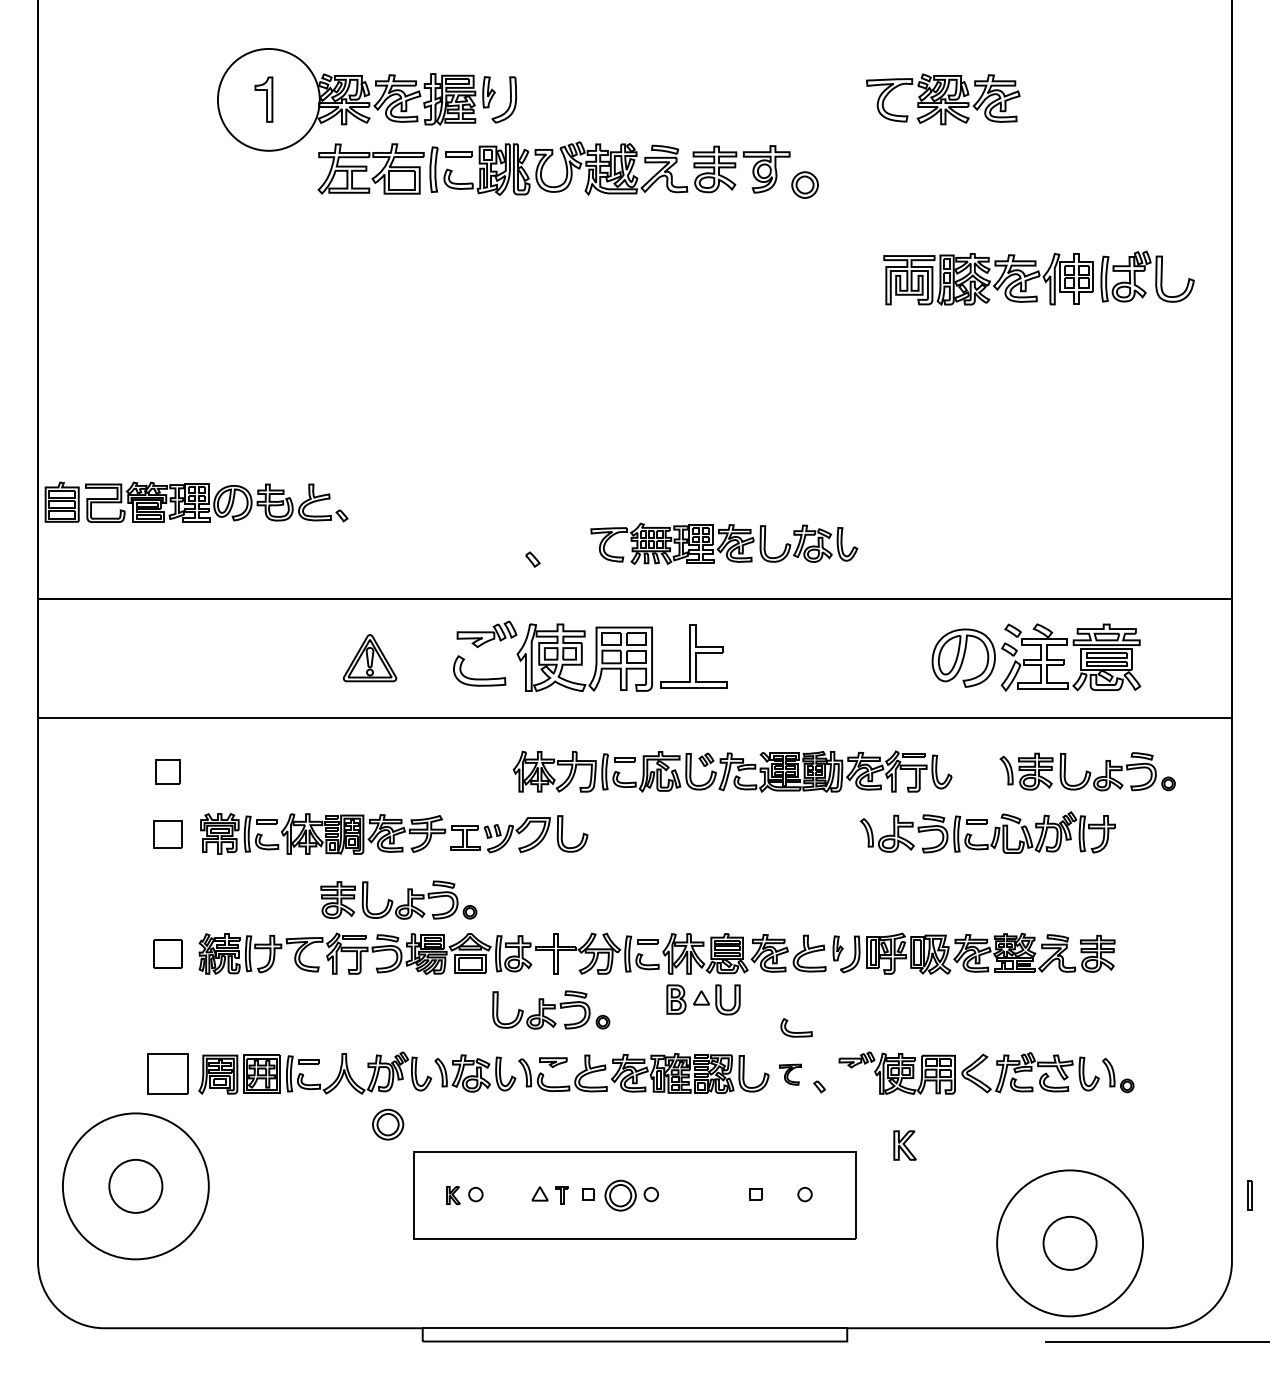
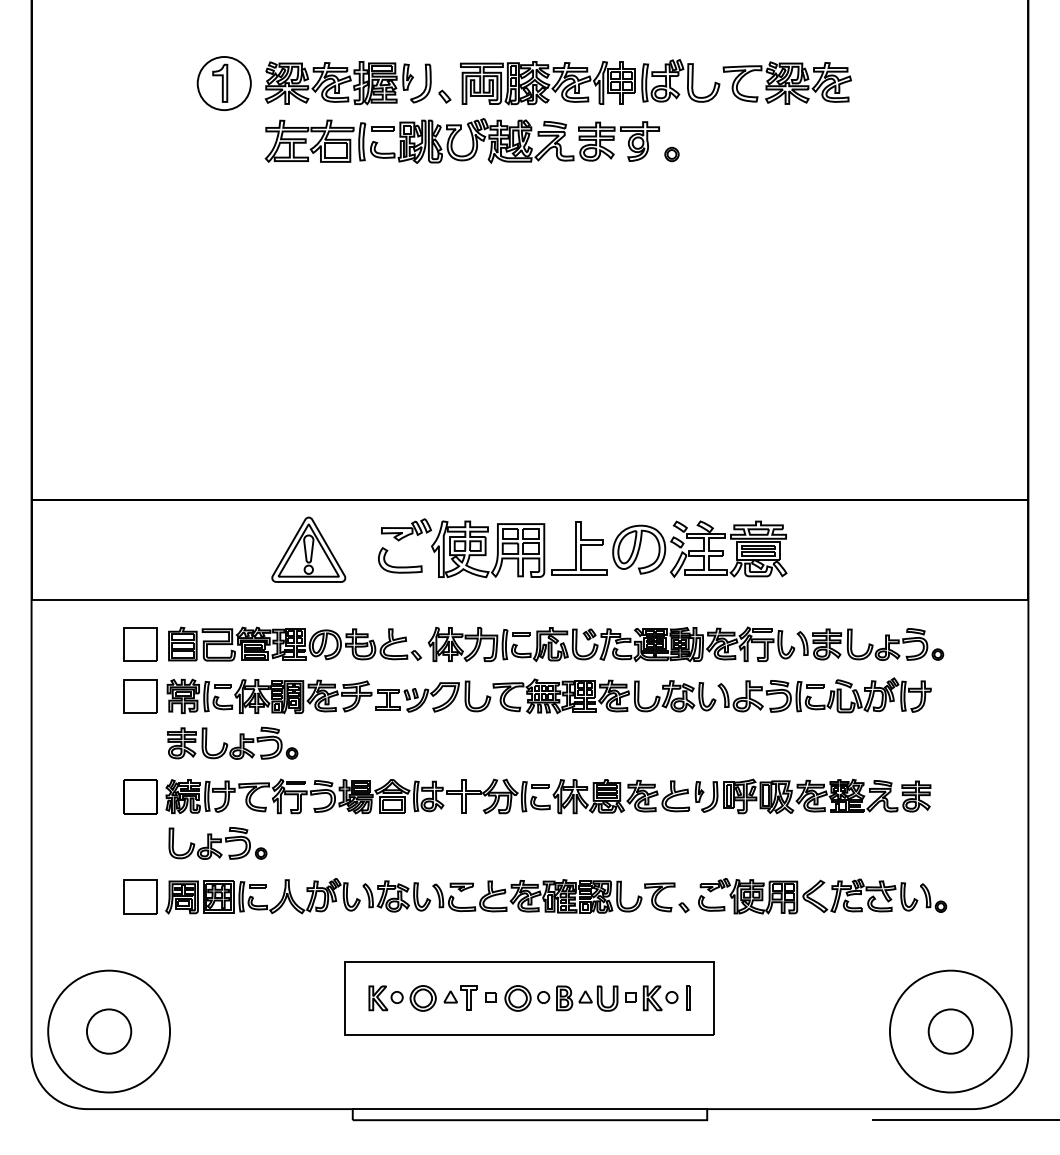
circle: (268, 99) -> (224, 83), size x0.62
part: (804, 184) -> (671, 154), size x0.62
part: (1038, 277) -> (589, 81), moved
part: (196, 501) -> (294, 643), moved
part: (724, 543) -> (604, 696), moved
part: (532, 559) -> (444, 96), moved
part: (369, 657) -> (308, 549), size x1.67
part: (1036, 657) -> (699, 549), moved
part: (167, 771) -> (139, 644), size x1.67
part: (1087, 771) -> (870, 644), moved
part: (167, 834) -> (139, 696), size x1.43
part: (398, 899) -> (232, 742), moved
part: (167, 953) -> (139, 796), size x1.43
part: (703, 999) -> (587, 998), moved
part: (551, 1009) -> (218, 842), moved
part: (796, 1027) -> (711, 903), moved
part: (790, 1074) -> (659, 897), size x1.67
part: (388, 1124) -> (423, 998), moved
part: (904, 1145) -> (652, 998), moved
part: (135, 1186) -> (108, 1031), moved
part: (453, 1195) -> (378, 998), size x1.67
part: (561, 1195) -> (468, 998), size x1.67
part: (1249, 1195) -> (688, 998), moved
part: (1069, 1243) -> (950, 1031), moved

